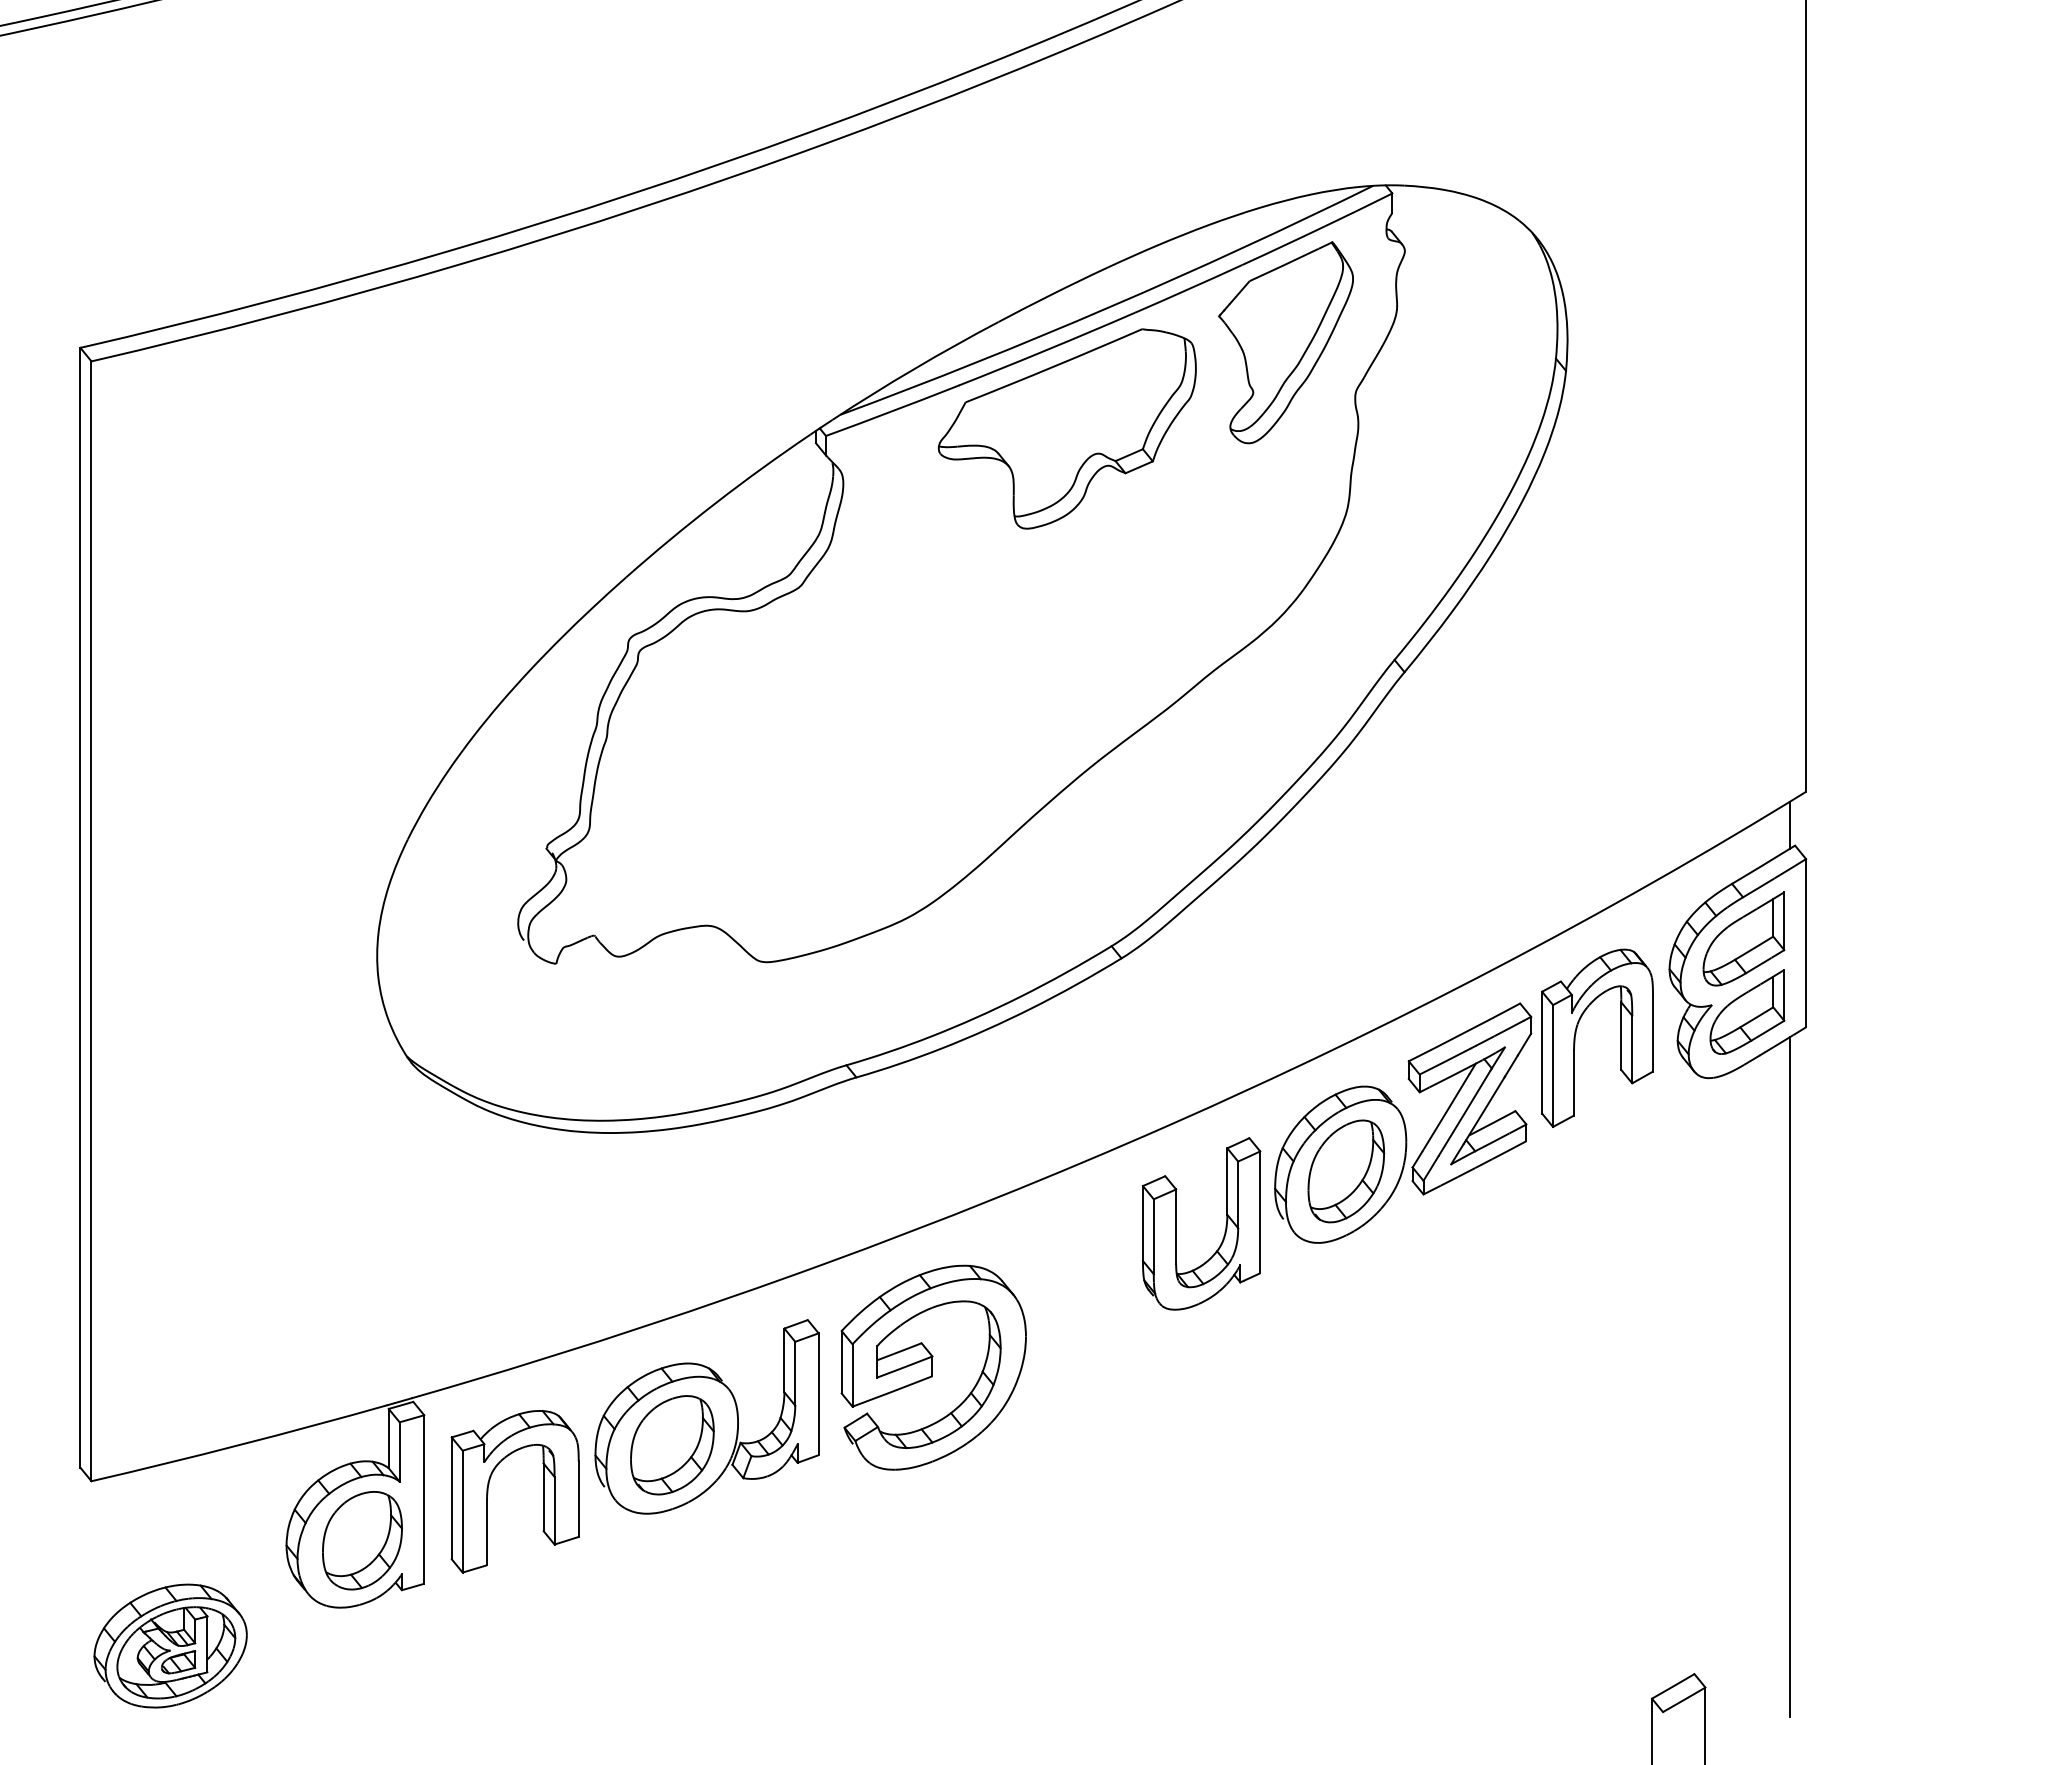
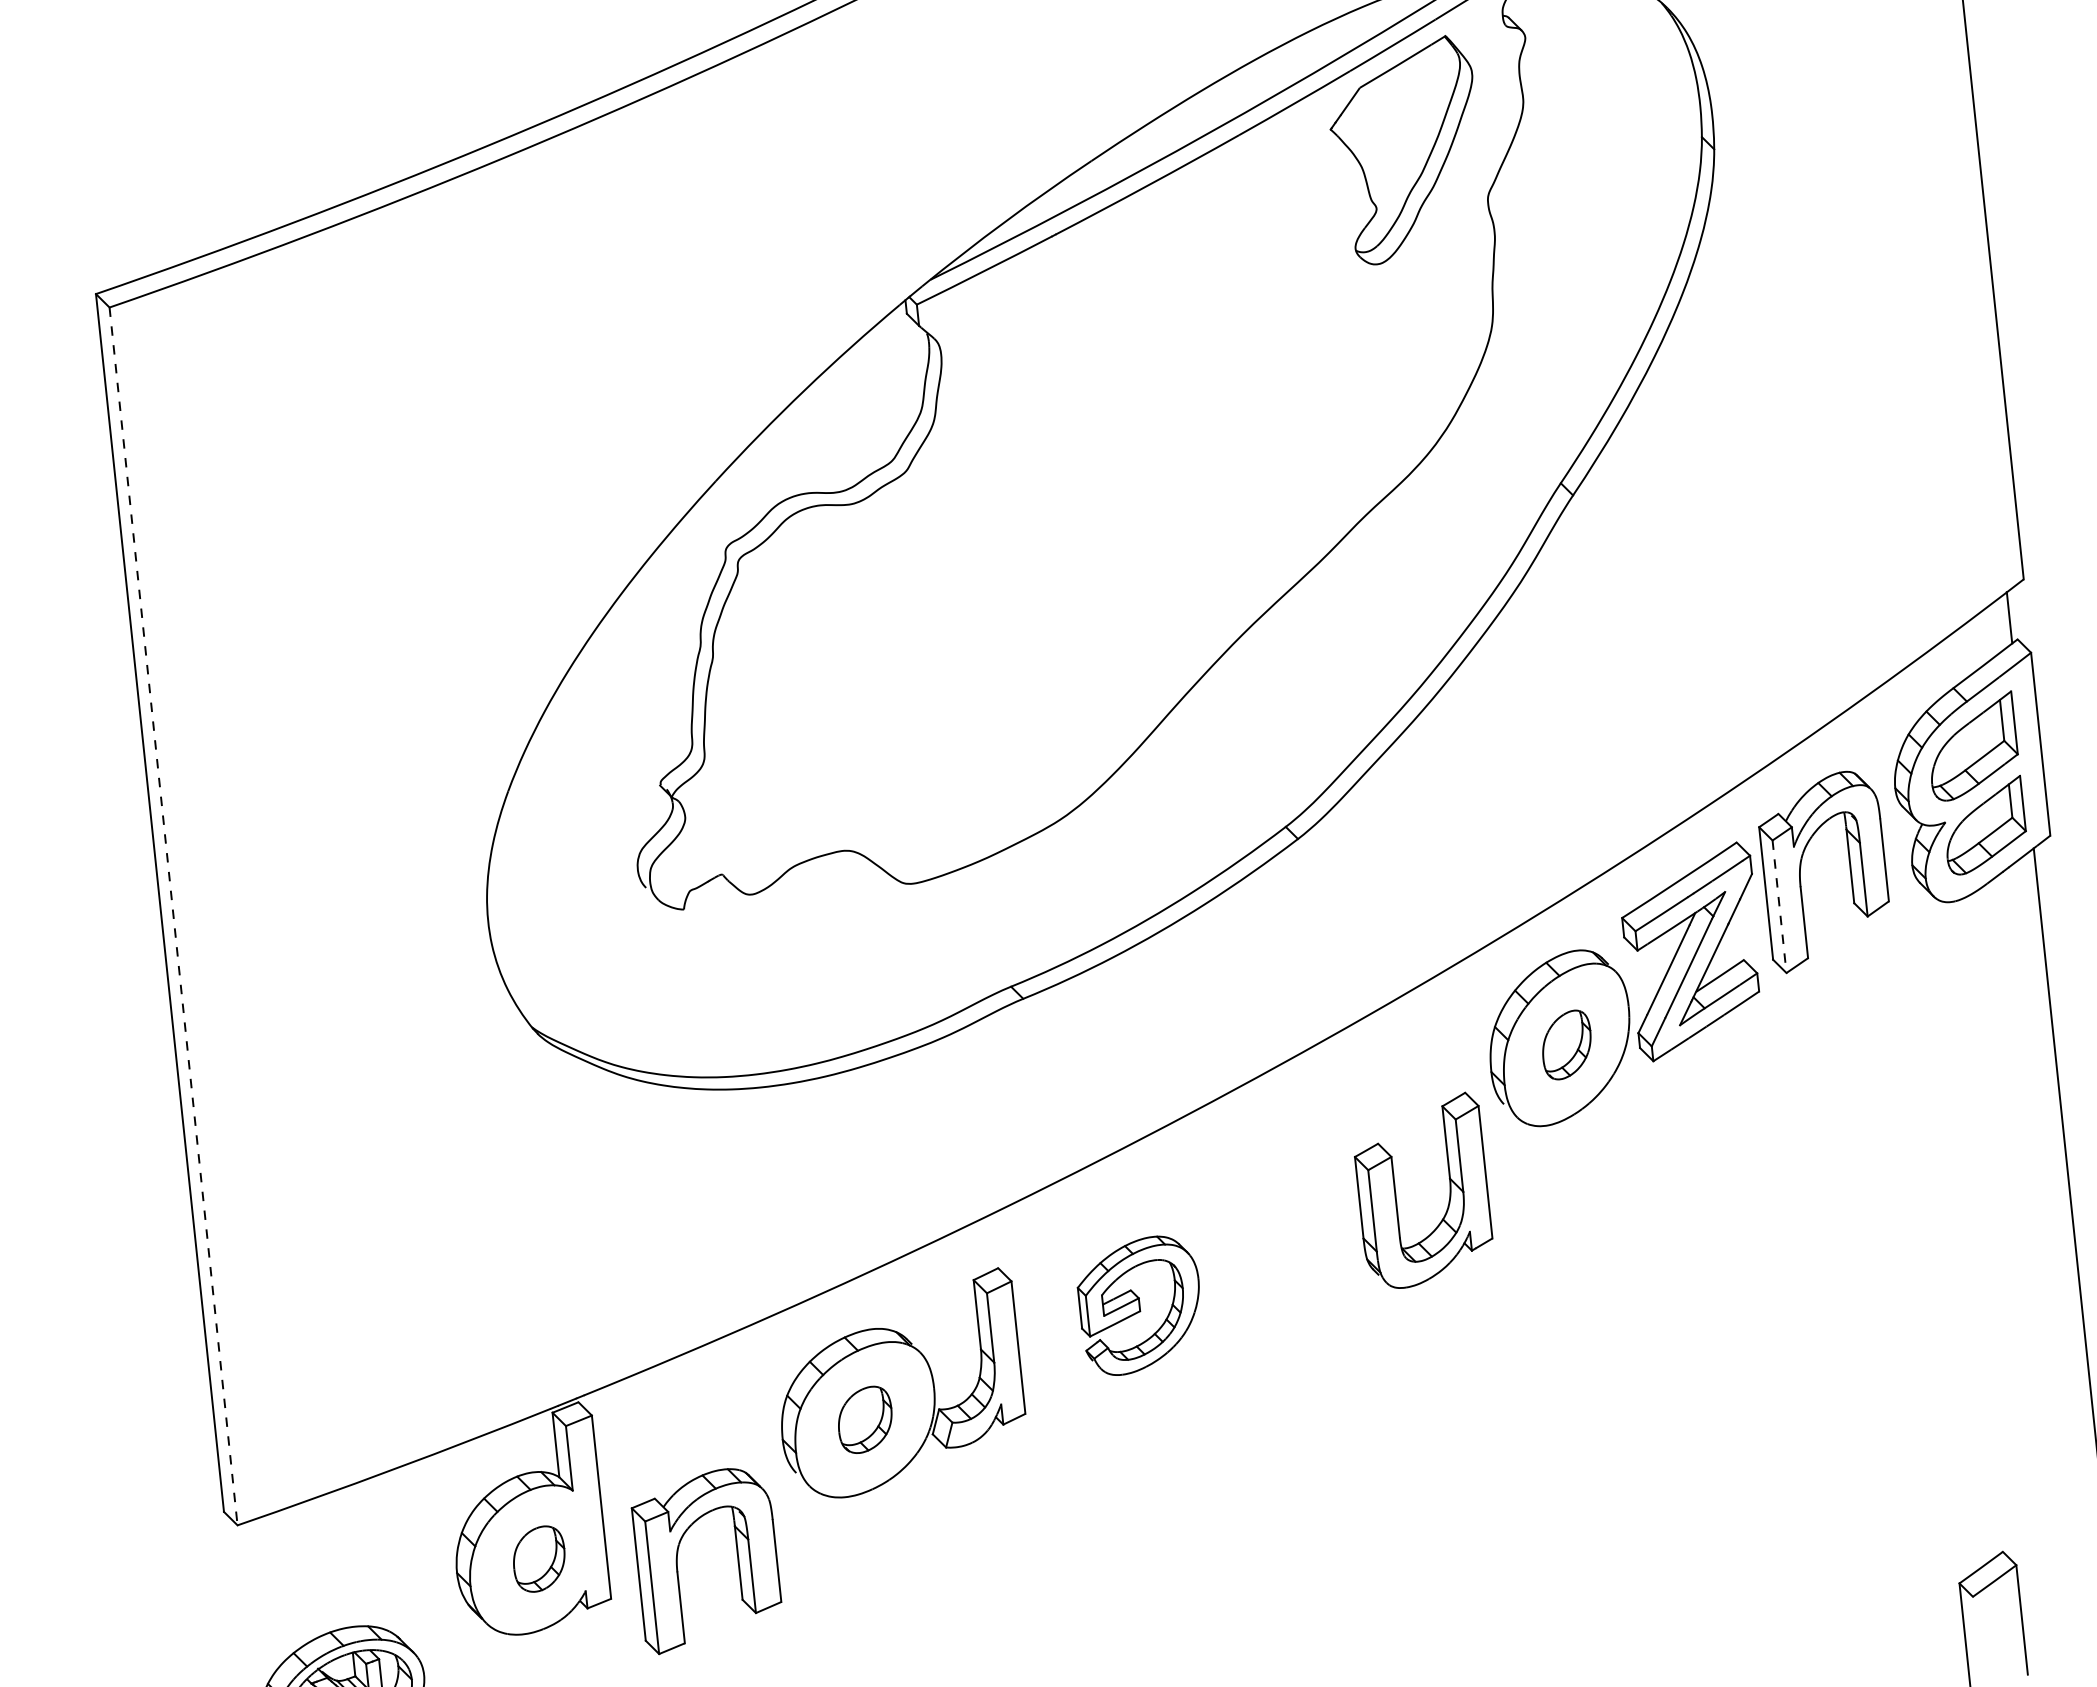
part: (1066, 428) -> (1177, 269), removed
line: (91, 921) -> (173, 916), solid -> dashed
line: (1553, 1066) -> (1780, 907), solid -> dashed
part: (1346, 1171) -> (1566, 1045), size x0.6
part: (1225, 1225) -> (1449, 1190), moved
part: (933, 1367) -> (1140, 1305), size x0.6
part: (672, 1445) -> (865, 1420), size x0.6
part: (489, 1484) -> (678, 1555), moved
part: (362, 1540) -> (539, 1558), size x0.6

